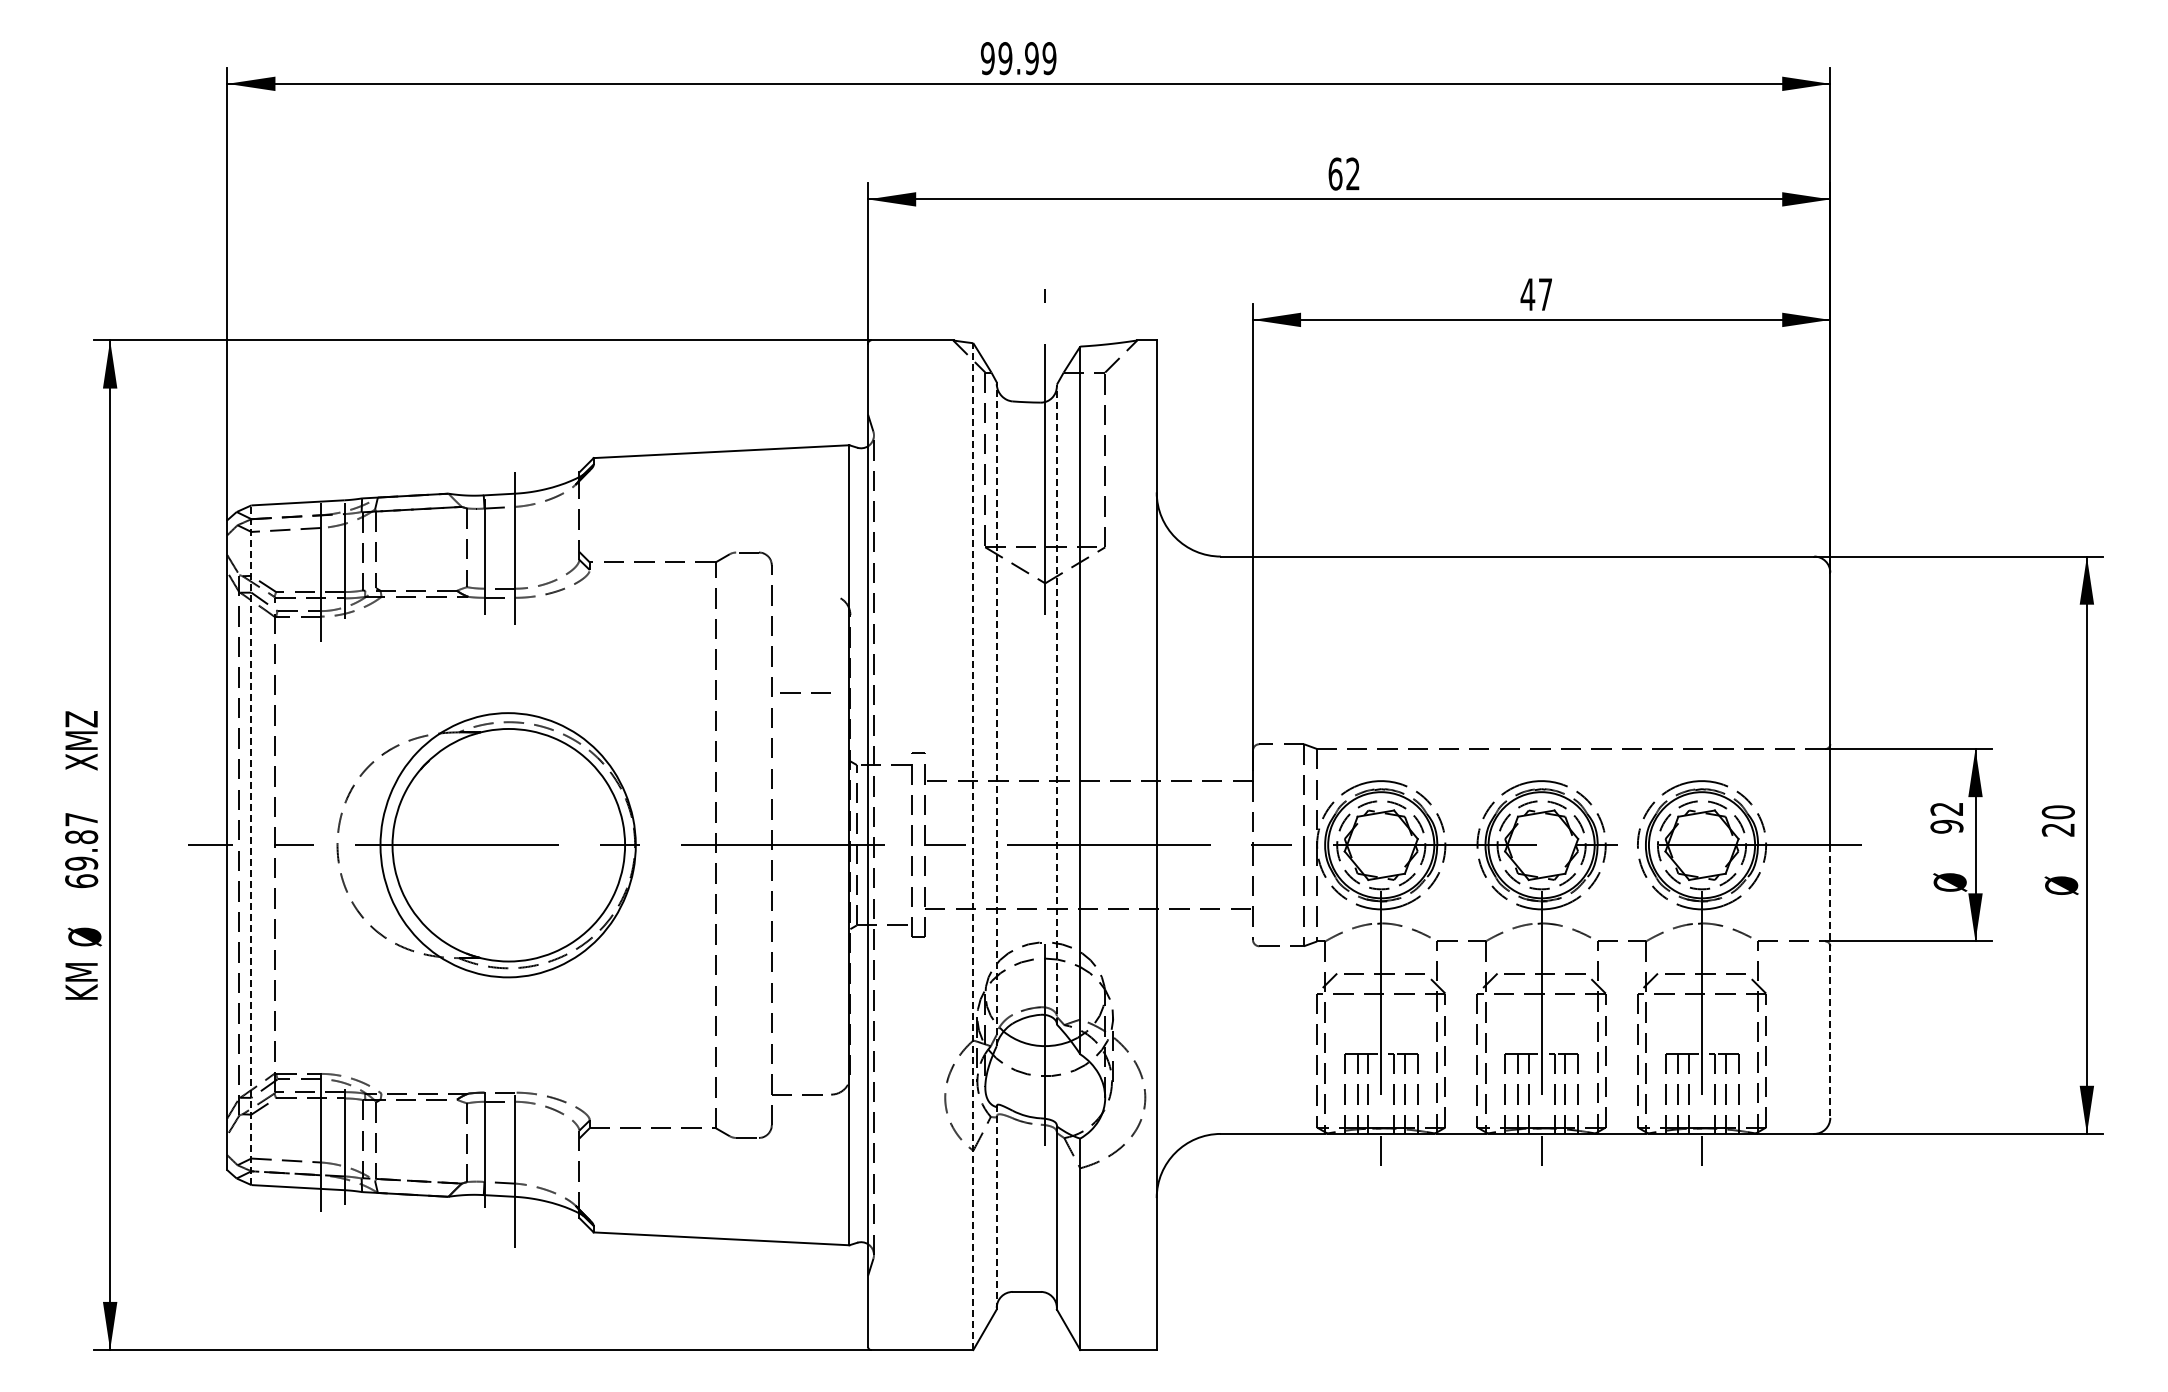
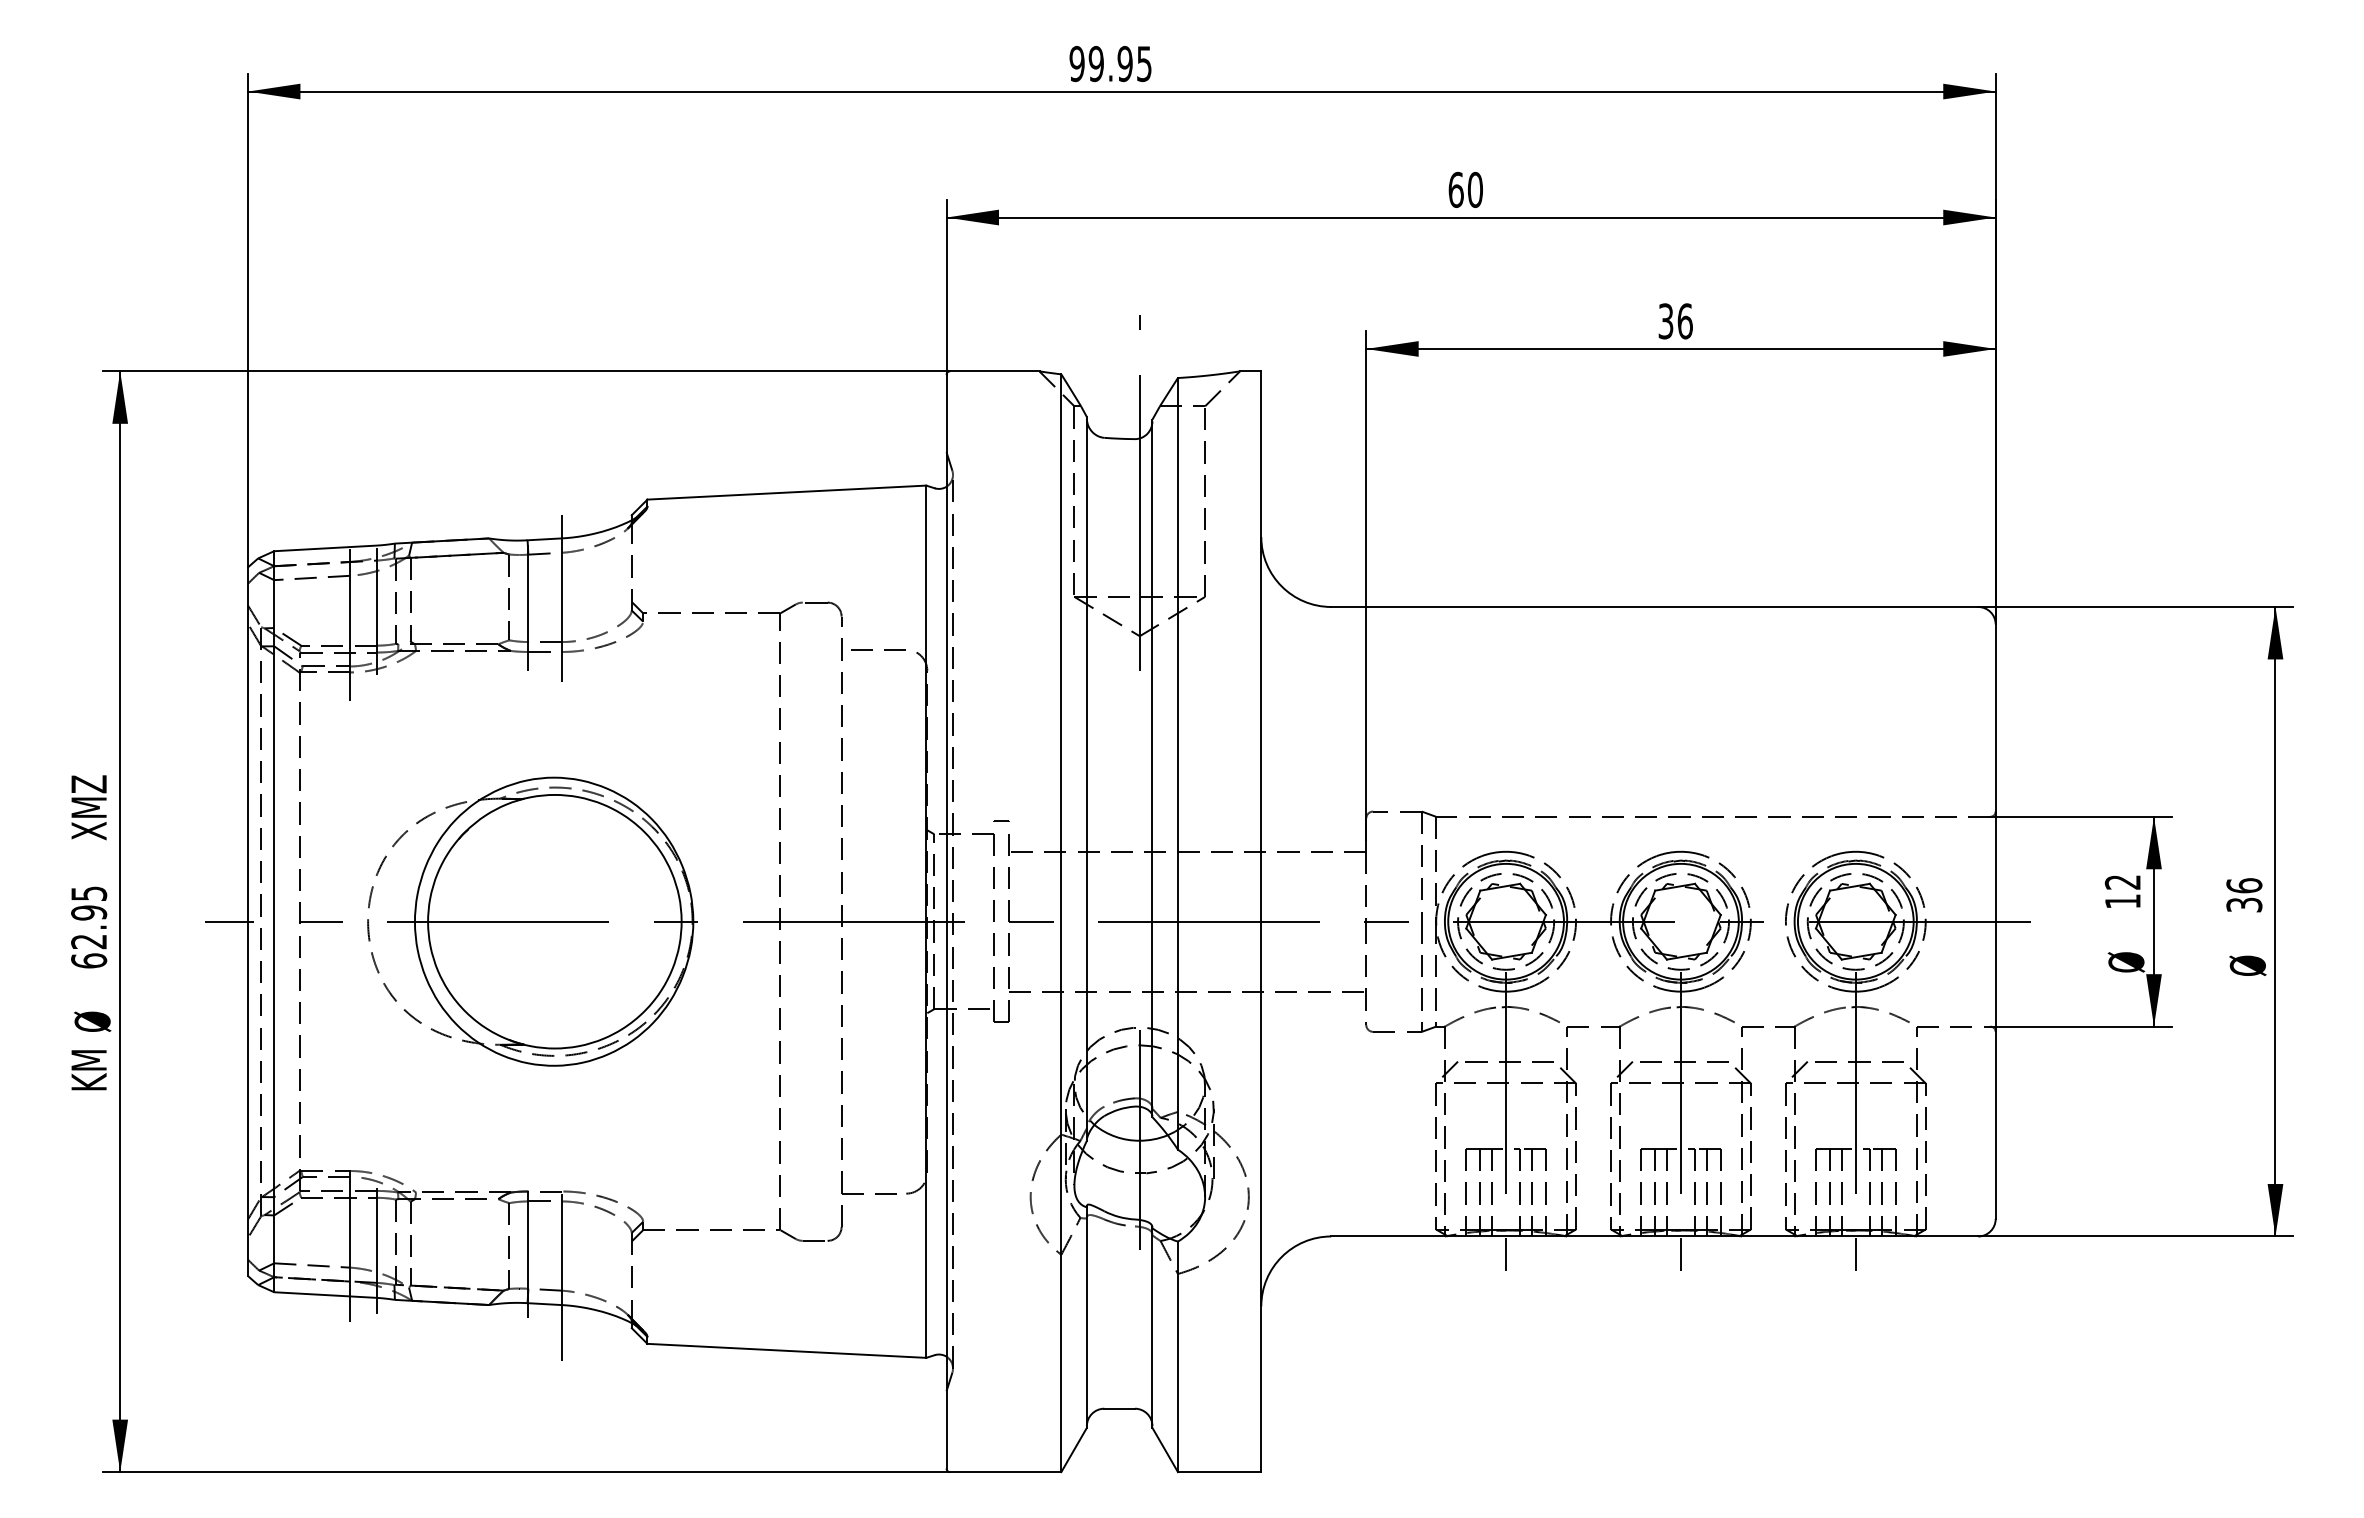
text: (1049, 58) -> (1144, 63), 99.99 -> 99.95
text: (1353, 173) -> (1475, 189), 62 -> 60
text: (1536, 294) -> (1675, 321), 47 -> 36
line: (800, 692) -> (872, 649), moved
line: (1056, 704) -> (1152, 768), dashed -> solid
line: (996, 714) -> (1086, 779), dashed -> solid
text: (2057, 820) -> (2243, 894), 20 -> 36
text: (1946, 826) -> (2122, 901), 92 -> 12
text: (81, 841) -> (88, 917), 69.87 -> 62.95
line: (251, 845) -> (274, 921), dashed -> solid
line: (973, 846) -> (1061, 923), dashed -> solid
line: (1830, 982) -> (1995, 1071), dashed -> solid
line: (996, 1207) -> (1086, 1316), dashed -> solid

